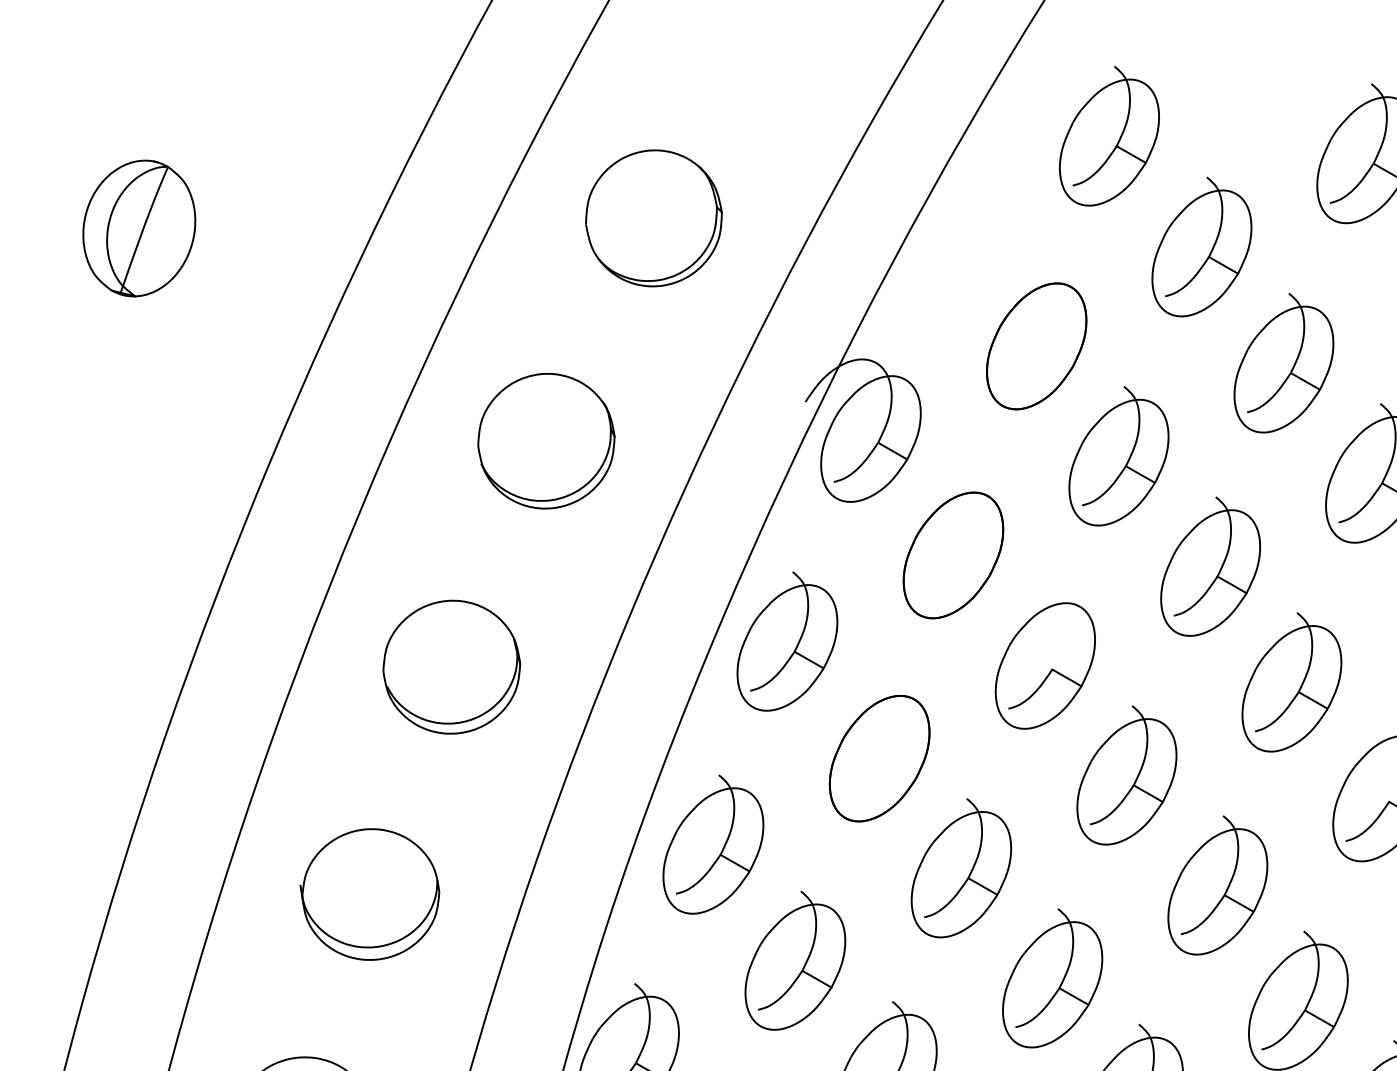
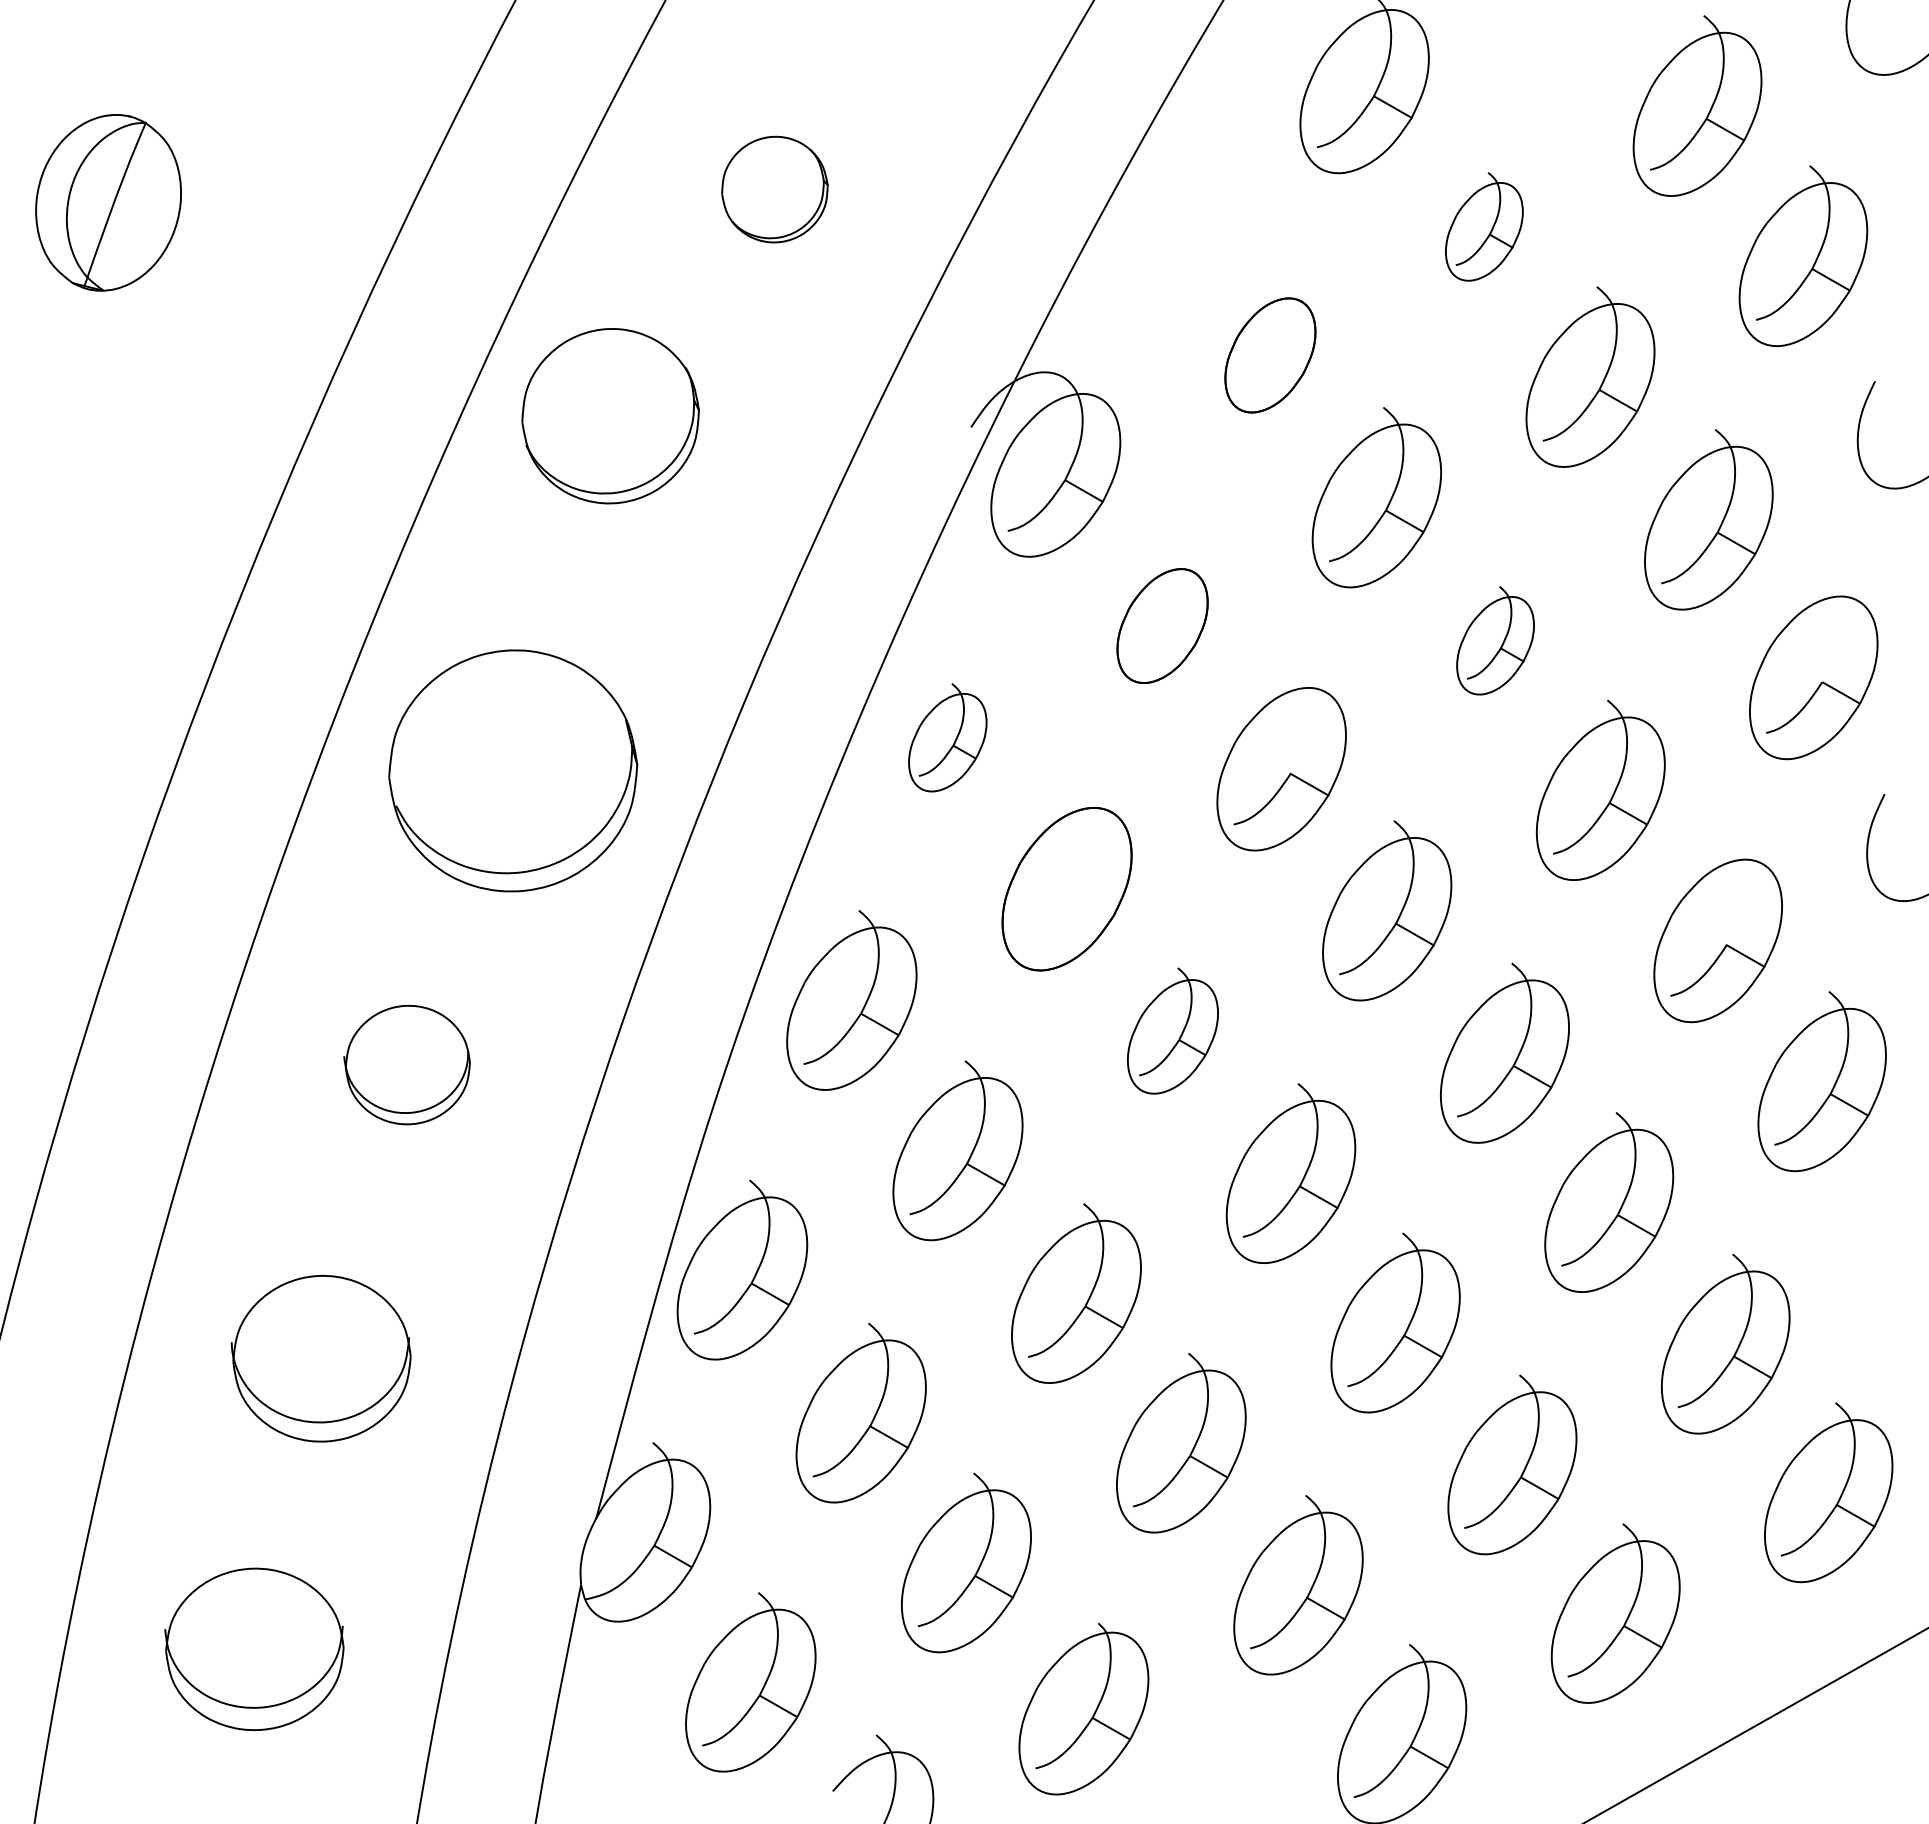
part: (653, 218) -> (774, 189), size x0.6
part: (1202, 246) -> (1484, 226), size x0.6
part: (1036, 346) -> (1270, 355), size x0.7
part: (546, 441) -> (610, 416), moved
part: (953, 554) -> (1162, 625), size x0.7
part: (1210, 566) -> (1495, 640), size x0.6
part: (787, 641) -> (947, 737), size x0.6
part: (451, 666) -> (512, 770), size x1.4
part: (961, 867) -> (1172, 1030), size x0.7
part: (369, 894) -> (406, 1064), size x0.7

